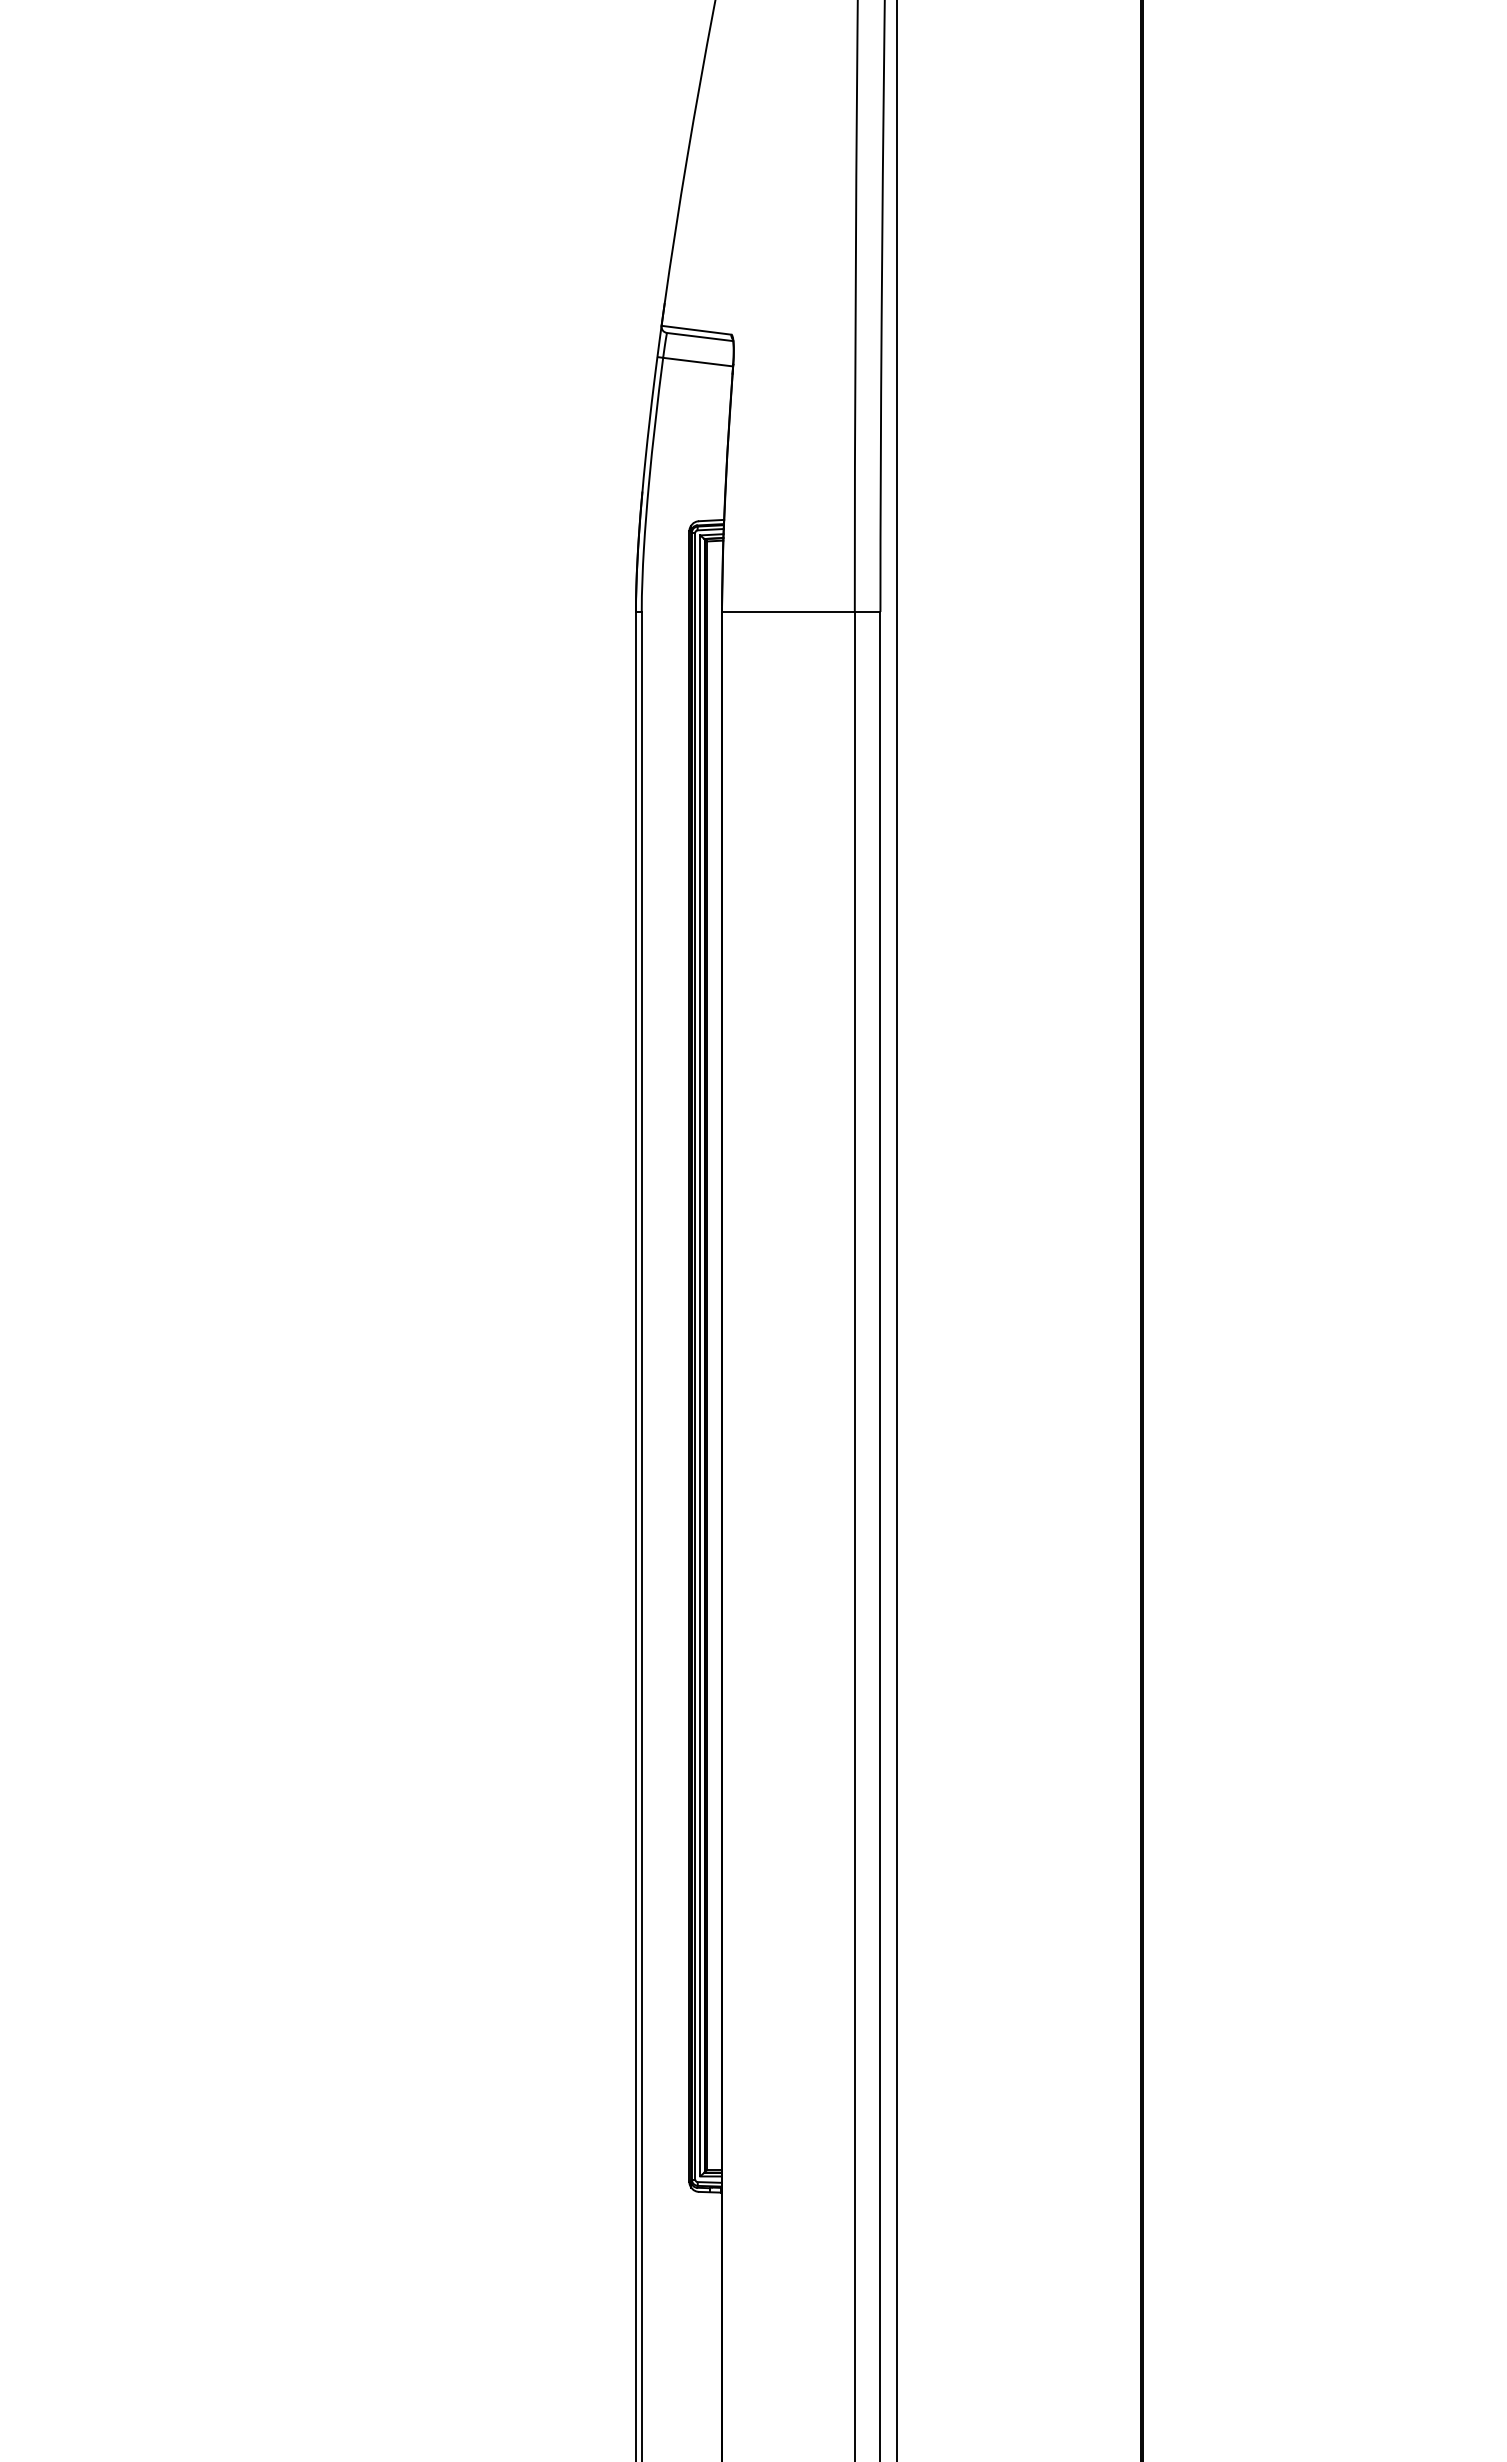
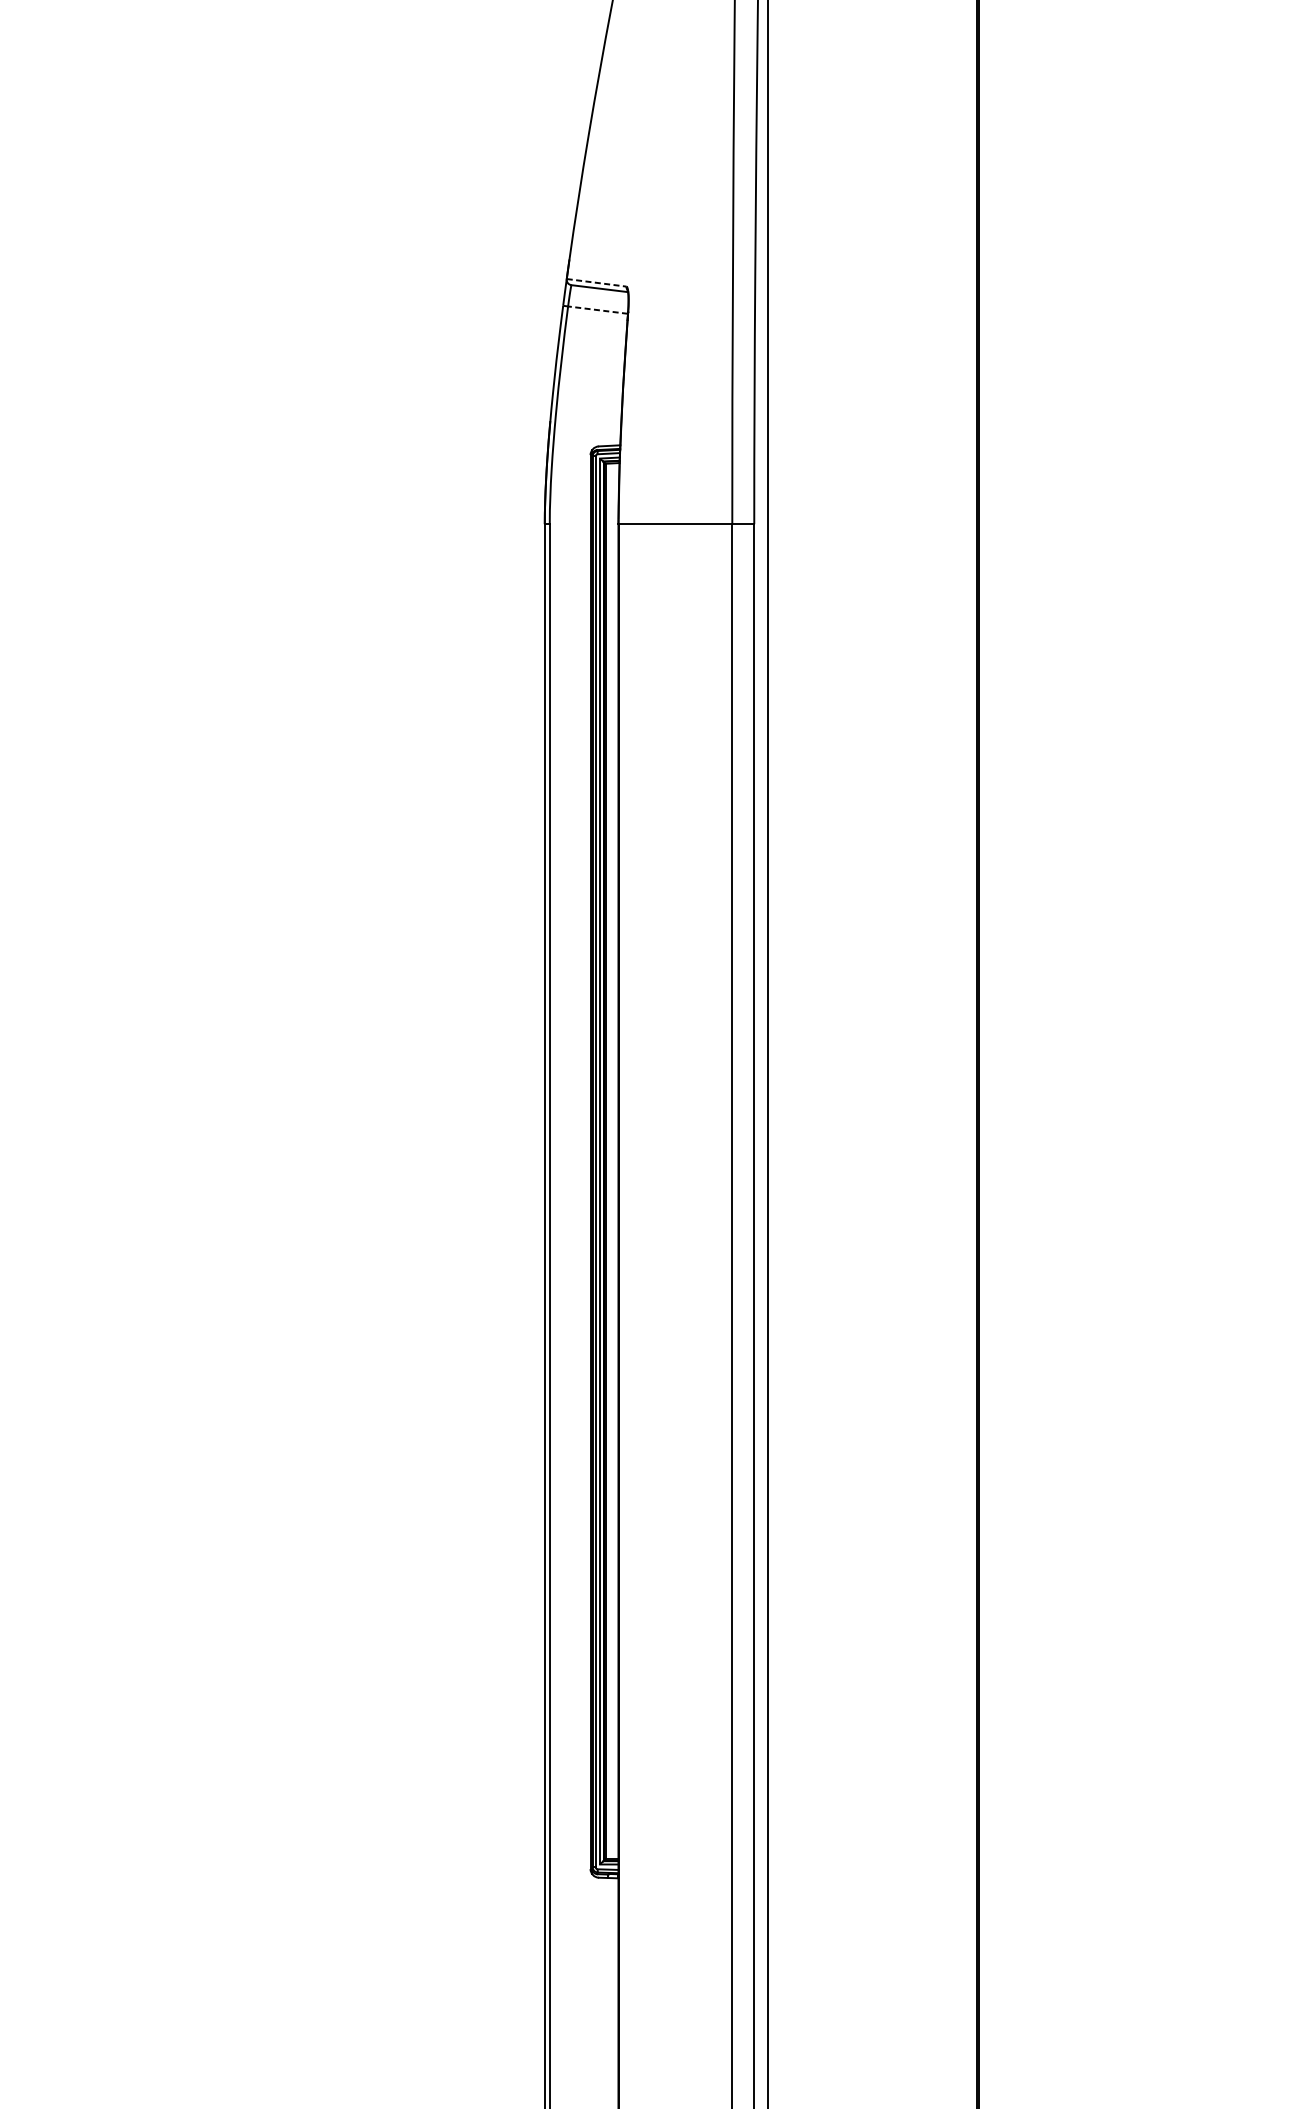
line: (696, 330) -> (596, 283), solid -> dashed
line: (697, 362) -> (597, 310), solid -> dashed

